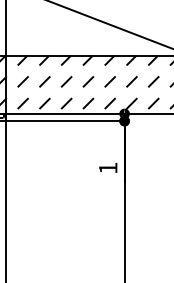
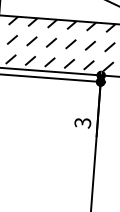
text: (107, 168) -> (82, 123), 1 -> 3

